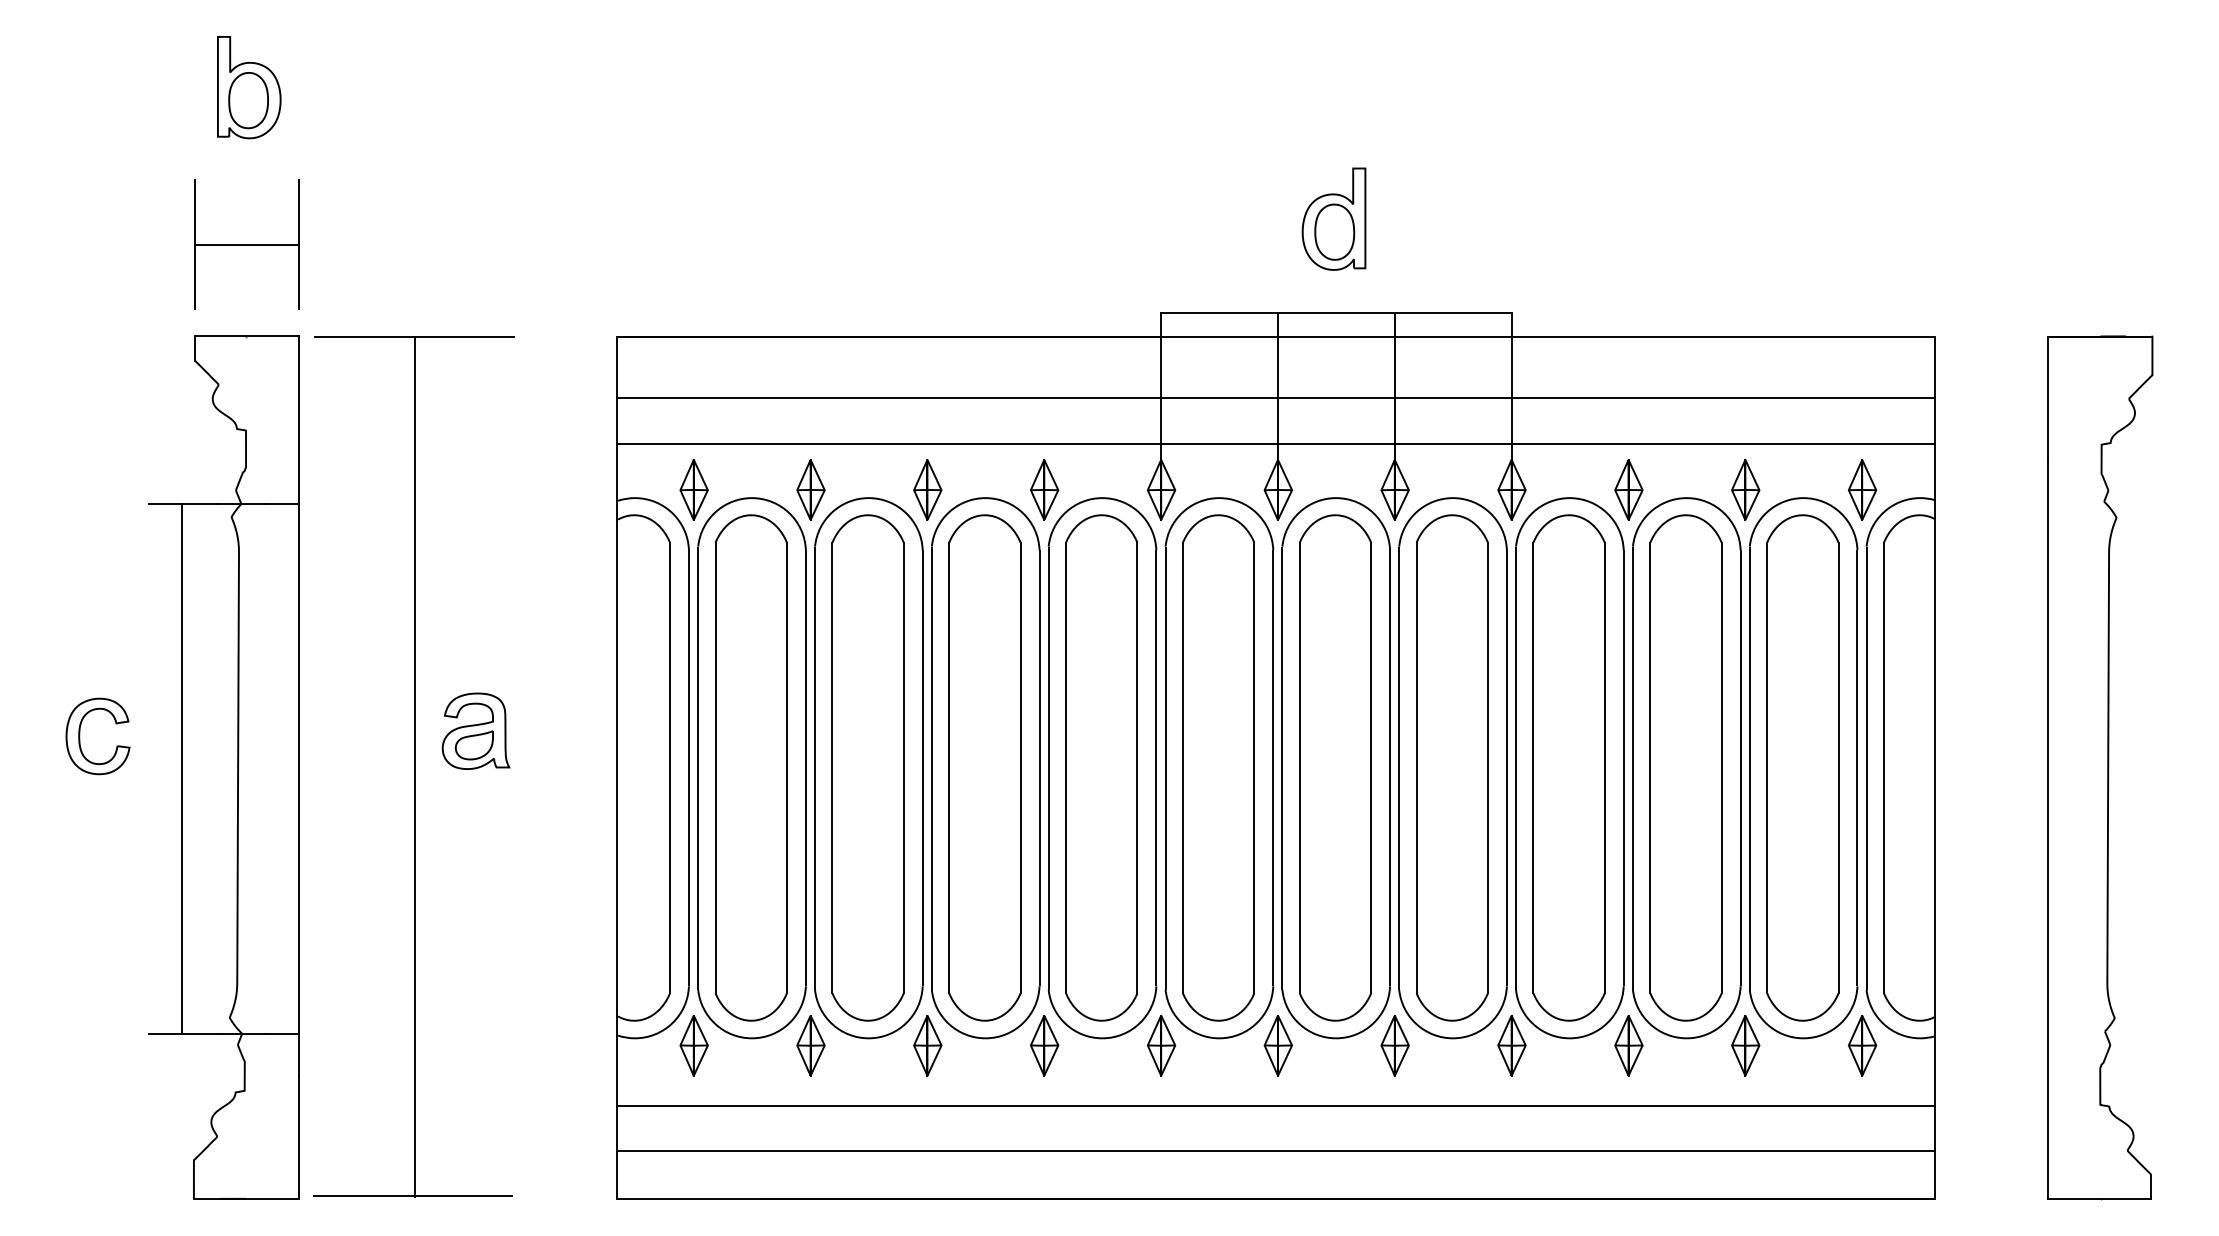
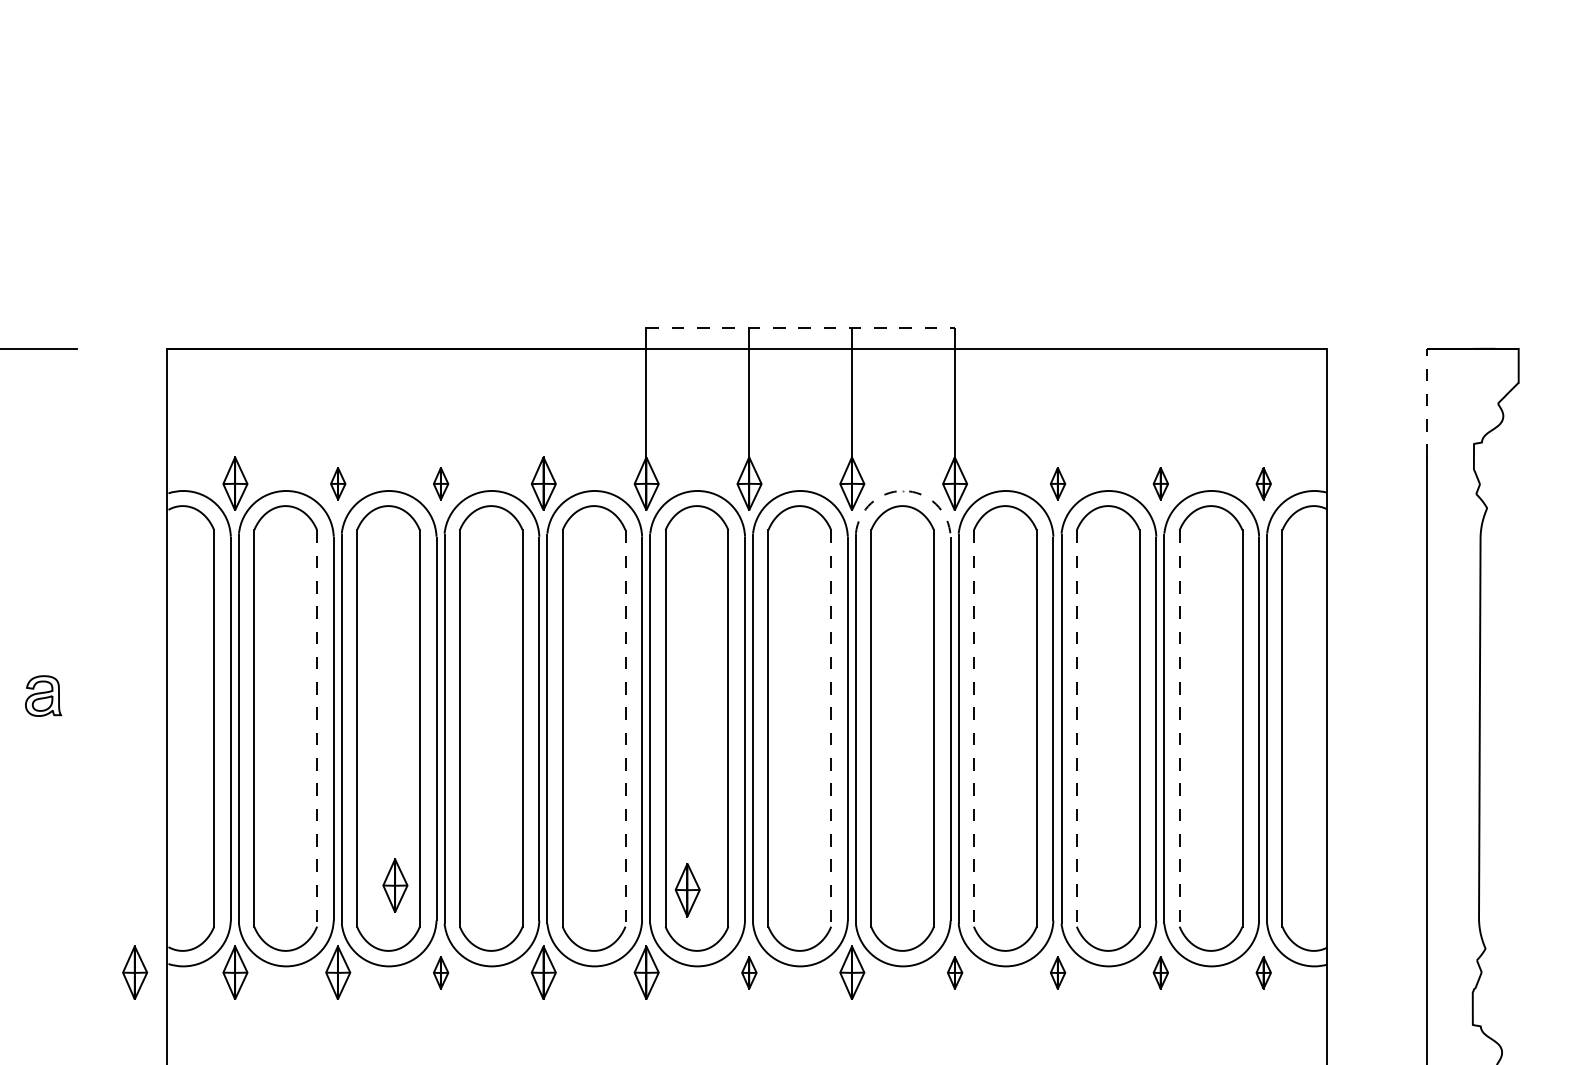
part: (1333, 218) -> (798, 244), removed
line: (1336, 313) -> (800, 328), solid -> dashed
line: (1276, 397) -> (747, 402), removed
line: (2047, 397) -> (1426, 402), solid -> dashed
line: (1276, 444) -> (747, 443), removed
part: (810, 489) -> (337, 483), size x0.6
part: (927, 489) -> (440, 483), size x0.6
part: (1628, 489) -> (1057, 483), size x0.6
part: (1745, 489) -> (1160, 483), size x0.6
part: (1862, 489) -> (1263, 483), size x0.6
line: (1457, 498) -> (907, 491), solid -> dashed
part: (475, 730) -> (43, 695), size x0.6
line: (787, 768) -> (317, 728), solid -> dashed
line: (1137, 768) -> (625, 728), solid -> dashed
line: (1371, 768) -> (831, 728), solid -> dashed
line: (1533, 768) -> (974, 728), solid -> dashed
line: (1650, 768) -> (1077, 728), solid -> dashed
line: (1767, 768) -> (1179, 728), solid -> dashed
part: (875, 946) -> (395, 885), added
part: (1207, 951) -> (687, 889), added
part: (579, 1045) -> (134, 972), added
part: (927, 1045) -> (440, 972), size x0.6
part: (1277, 1045) -> (748, 972), size x0.6
part: (1511, 1045) -> (954, 972), size x0.6
part: (1628, 1045) -> (1057, 972), size x0.6
part: (1745, 1045) -> (1160, 972), size x0.6
part: (1862, 1045) -> (1263, 972), size x0.6
line: (1276, 1105) -> (747, 1025), removed

